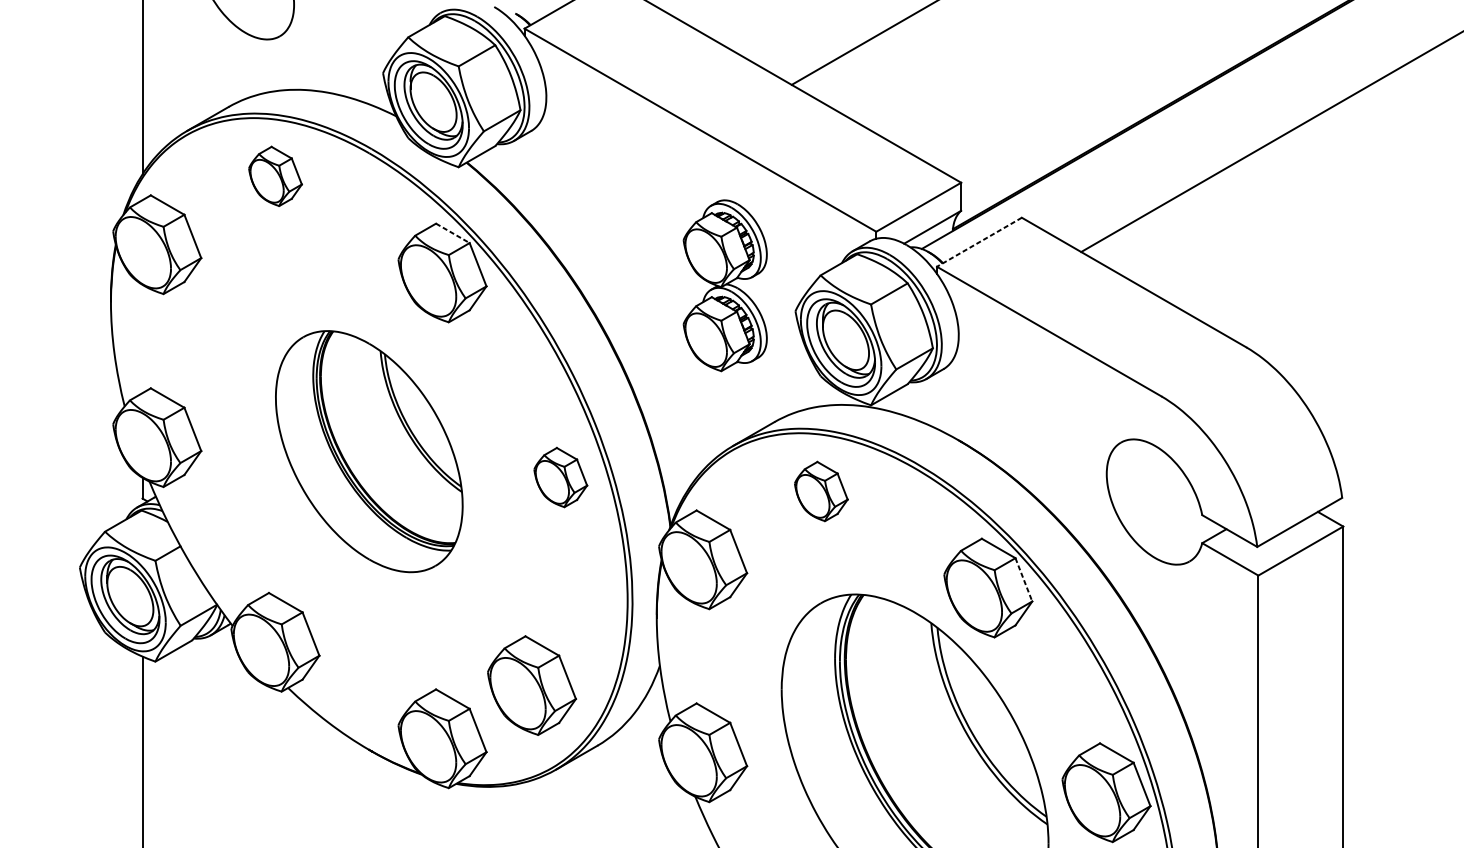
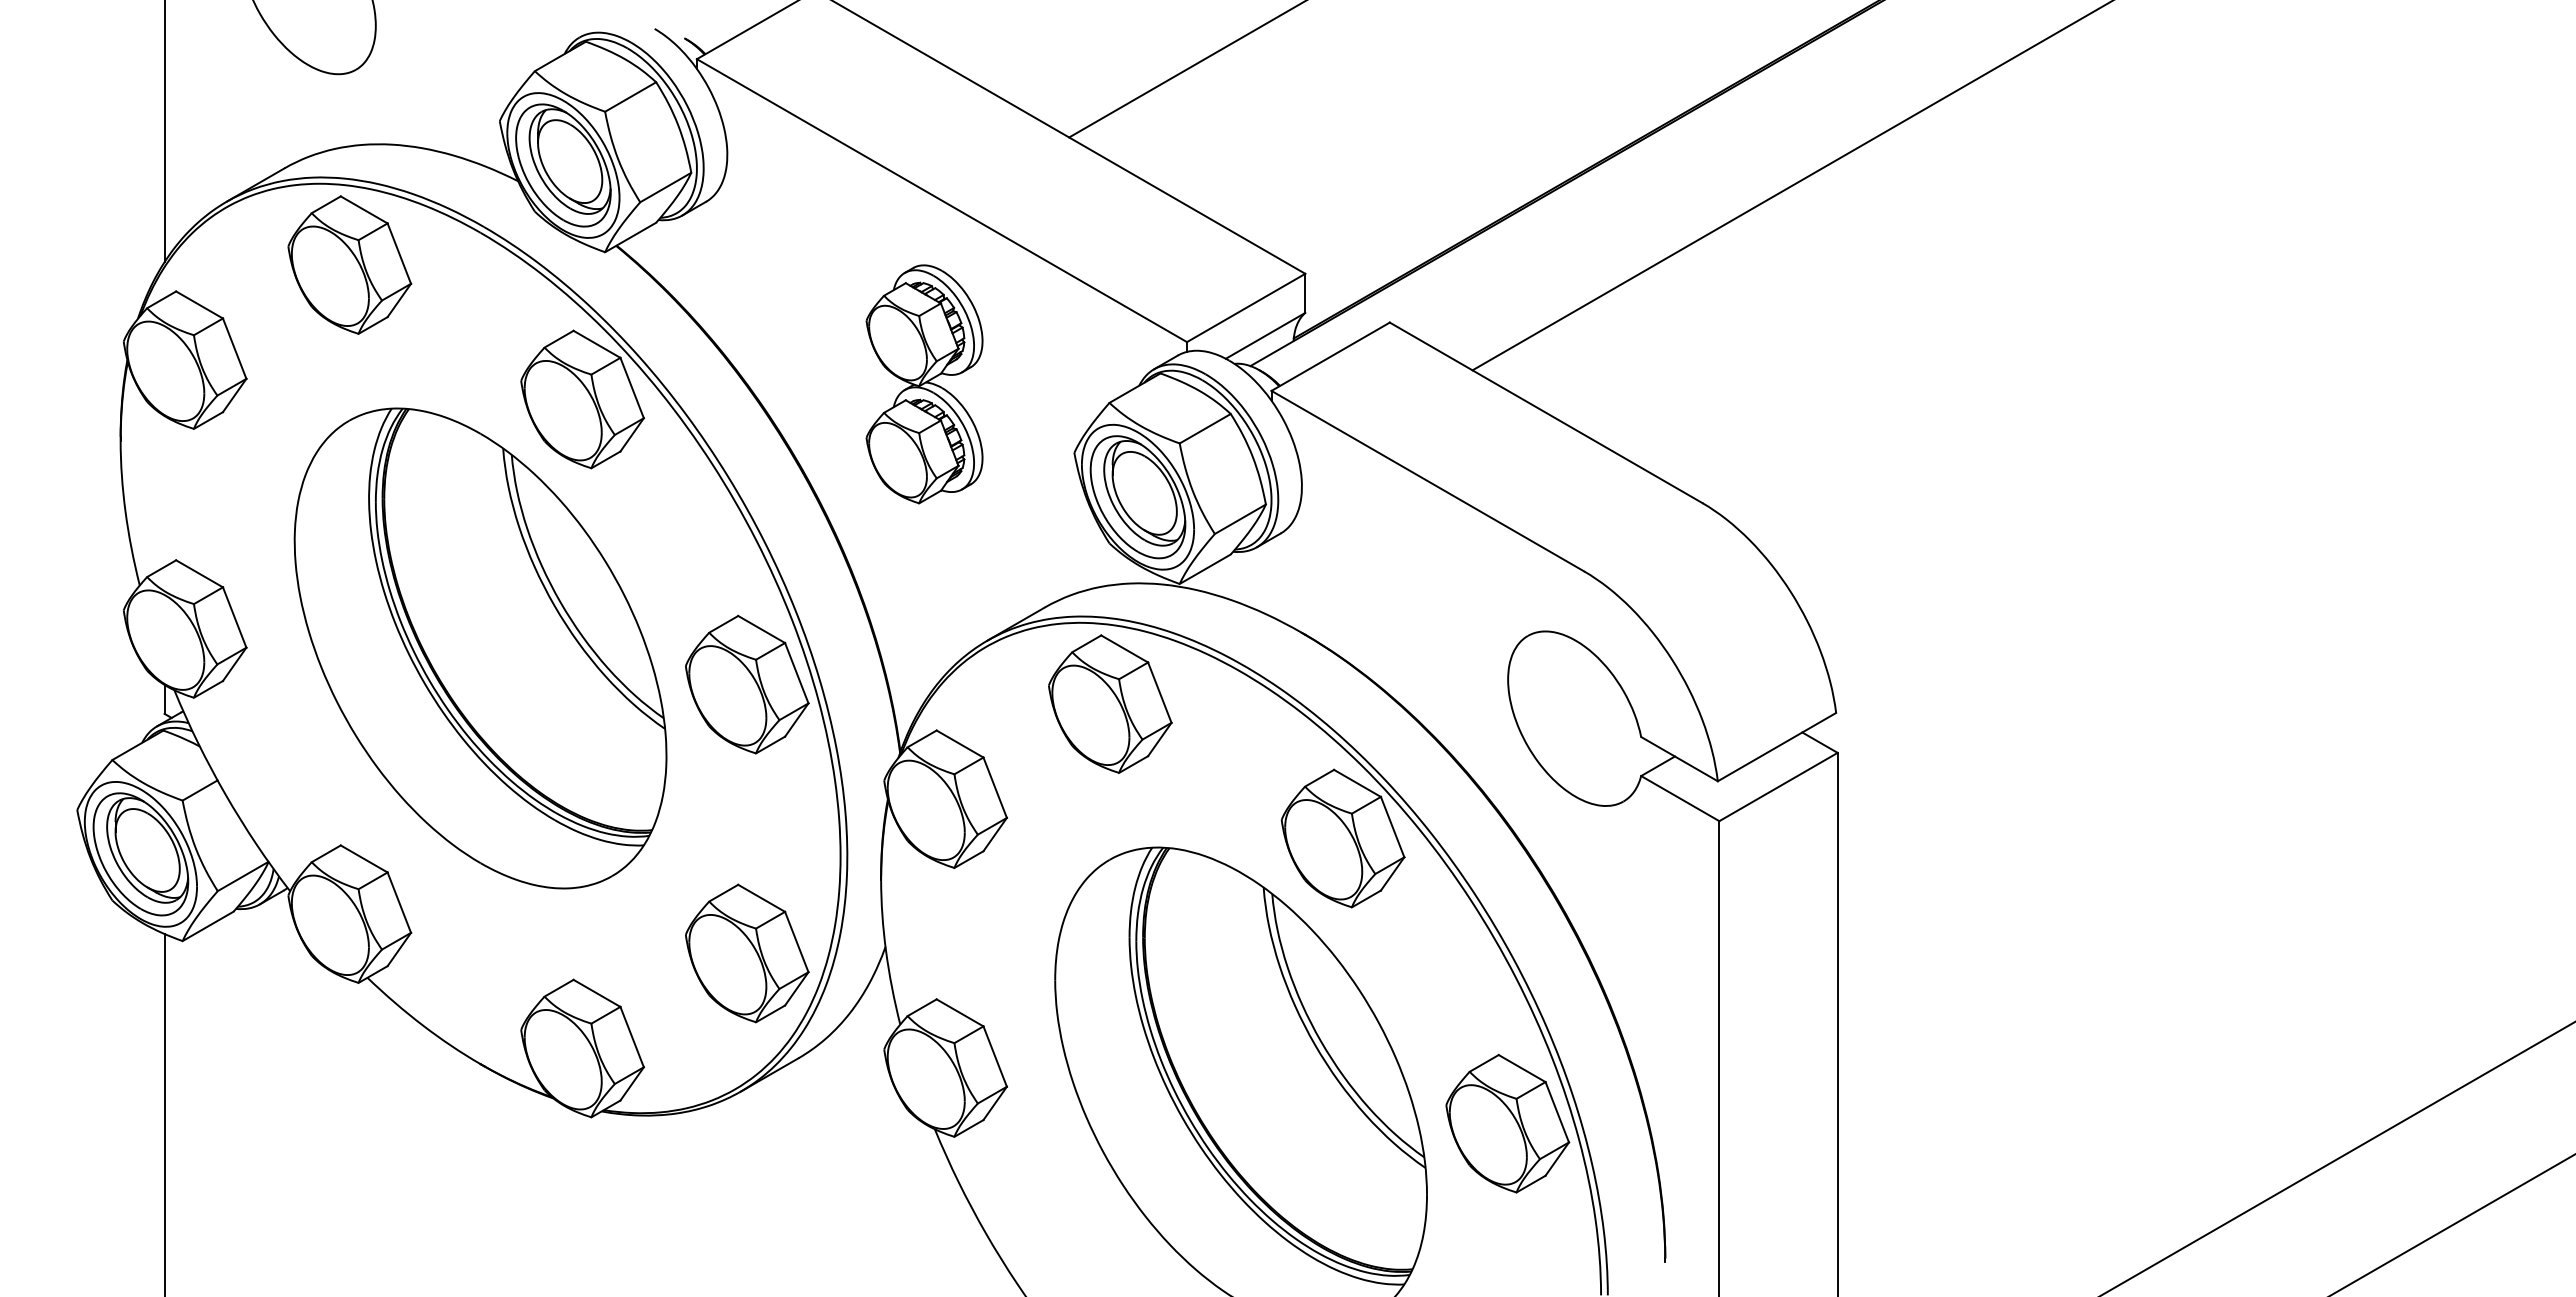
part: (275, 176) -> (349, 264), size x1.67
line: (453, 233) -> (597, 344), dashed -> solid
line: (979, 242) -> (1330, 357), dashed -> solid
part: (725, 285) -> (924, 384), moved
part: (369, 451) -> (480, 648), size x1.43
part: (560, 477) -> (747, 684), size x1.67
part: (821, 491) -> (1110, 703), size x1.67
line: (1023, 580) -> (1392, 827), dashed -> solid
part: (532, 685) -> (747, 953), moved

